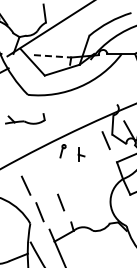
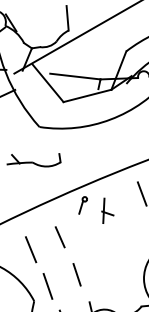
line: (52, 56) -> (75, 76), dashed -> solid
part: (81, 153) -> (107, 209), size x1.43
line: (46, 175) -> (59, 237), added

